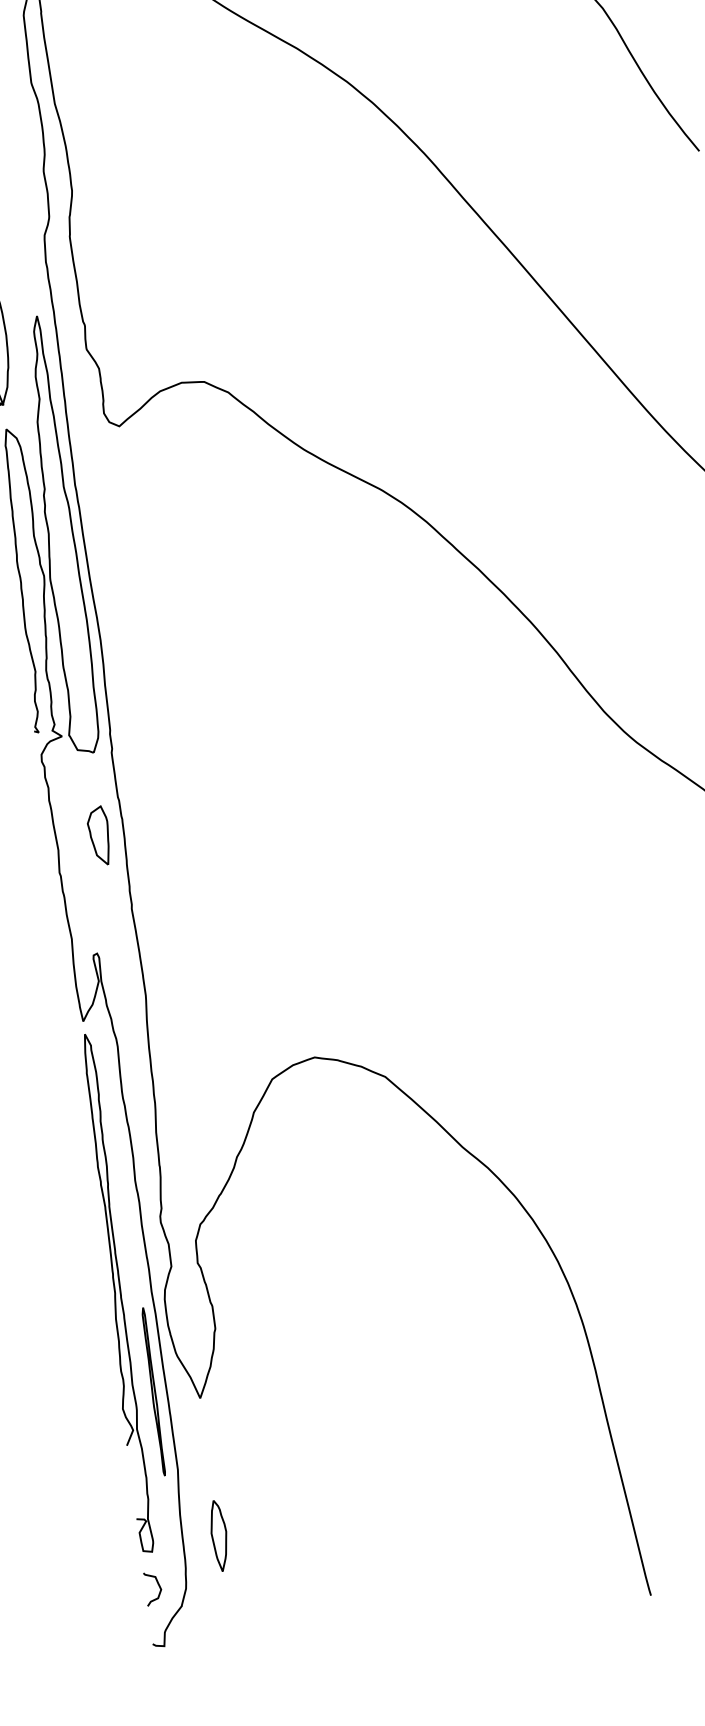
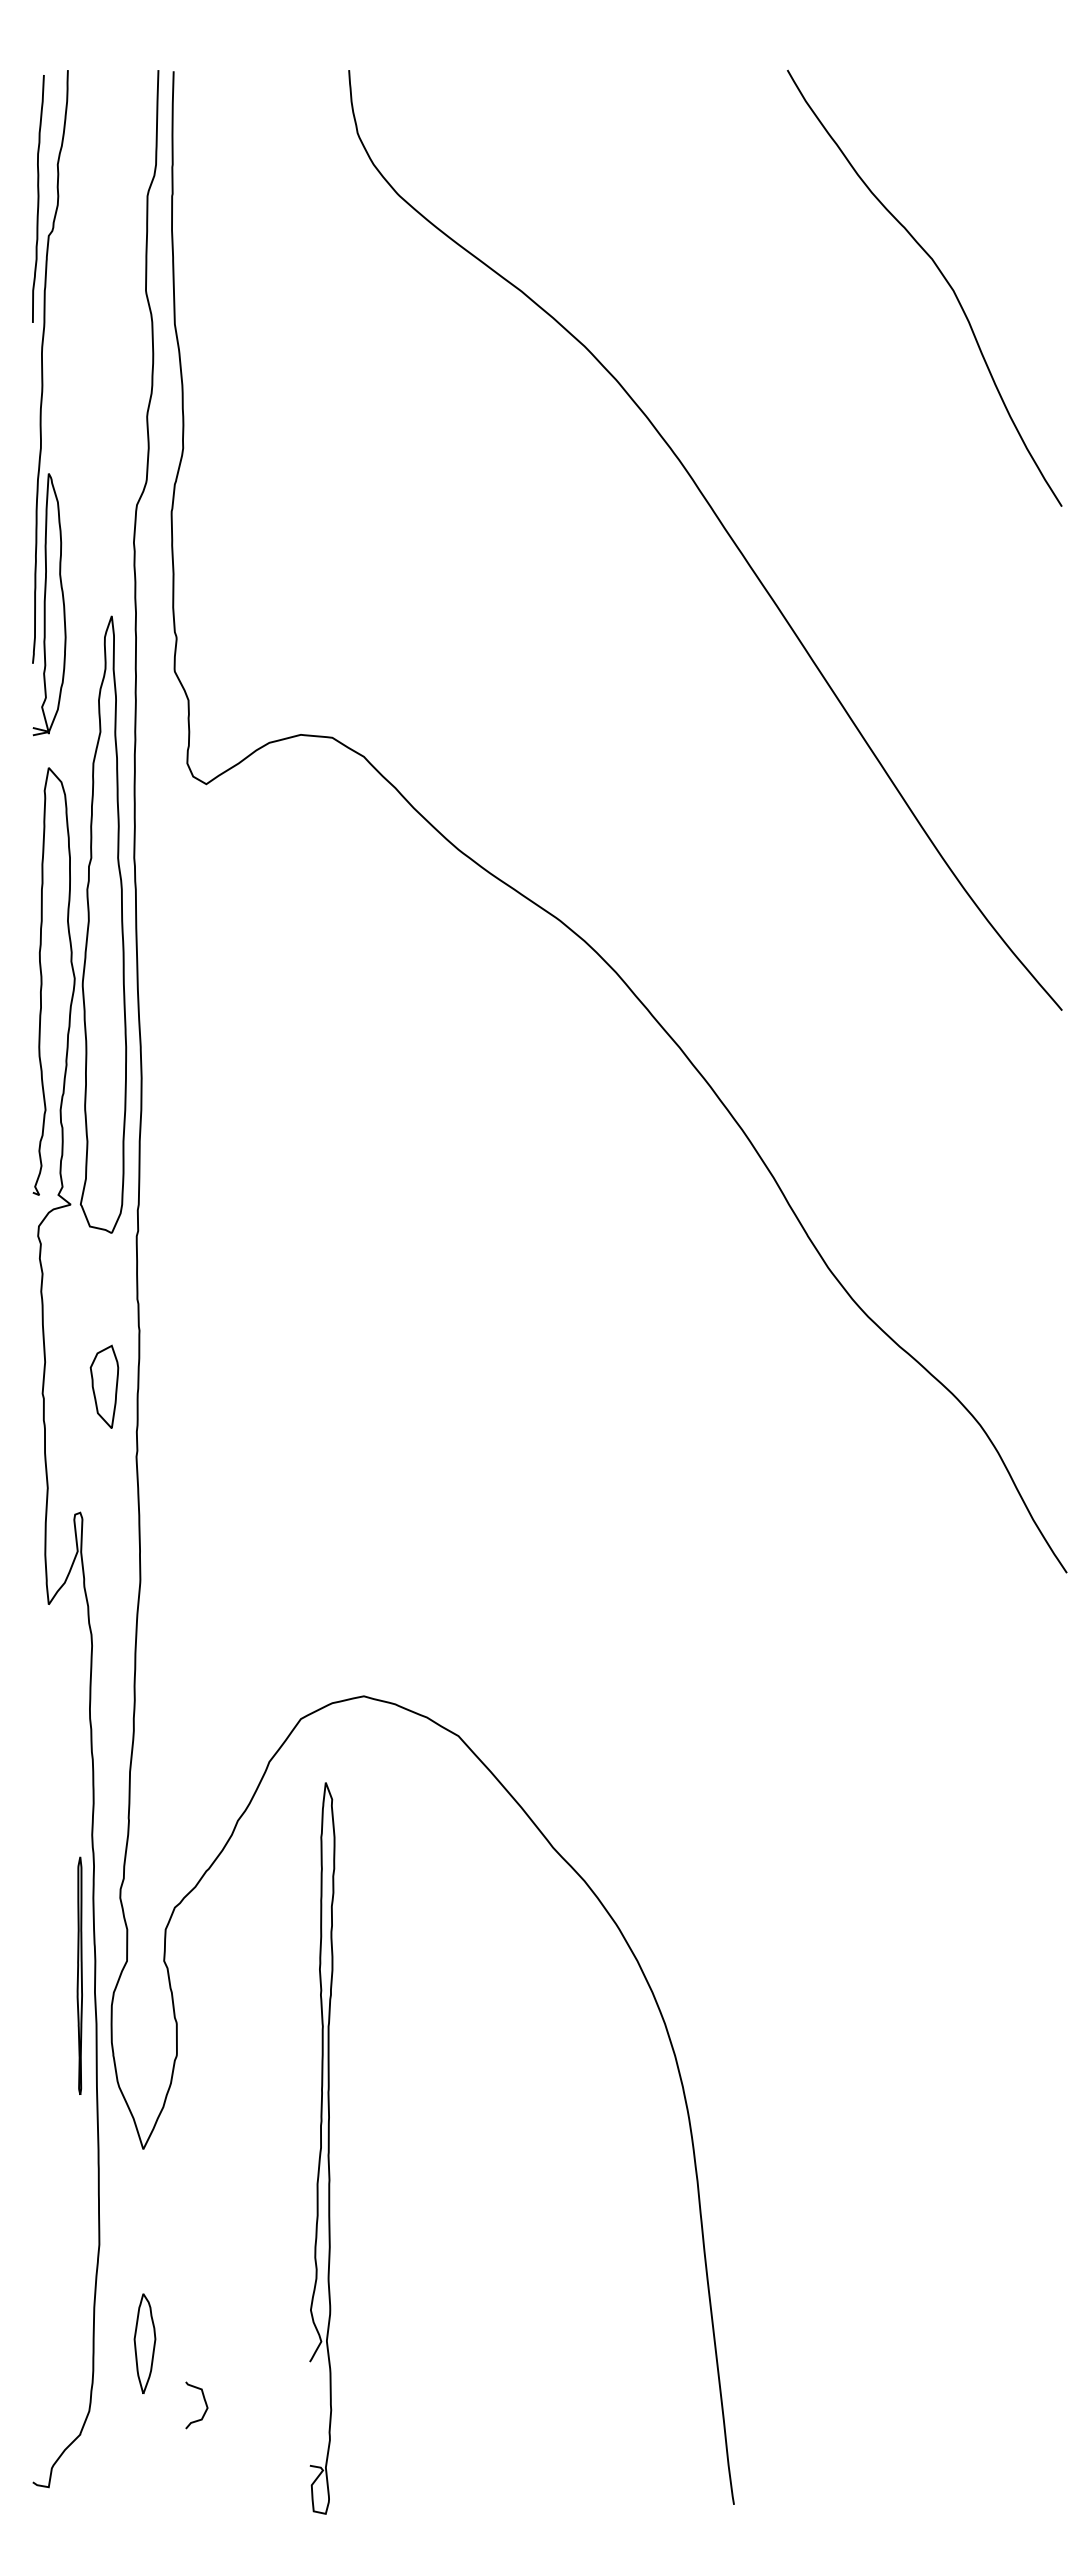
part: (99, 835) -> (104, 1386), moved
curve: (115, 1293) -> (321, 2148), moved
part: (153, 1391) -> (79, 1975), moved
curve: (158, 1585) -> (204, 2402), moved

